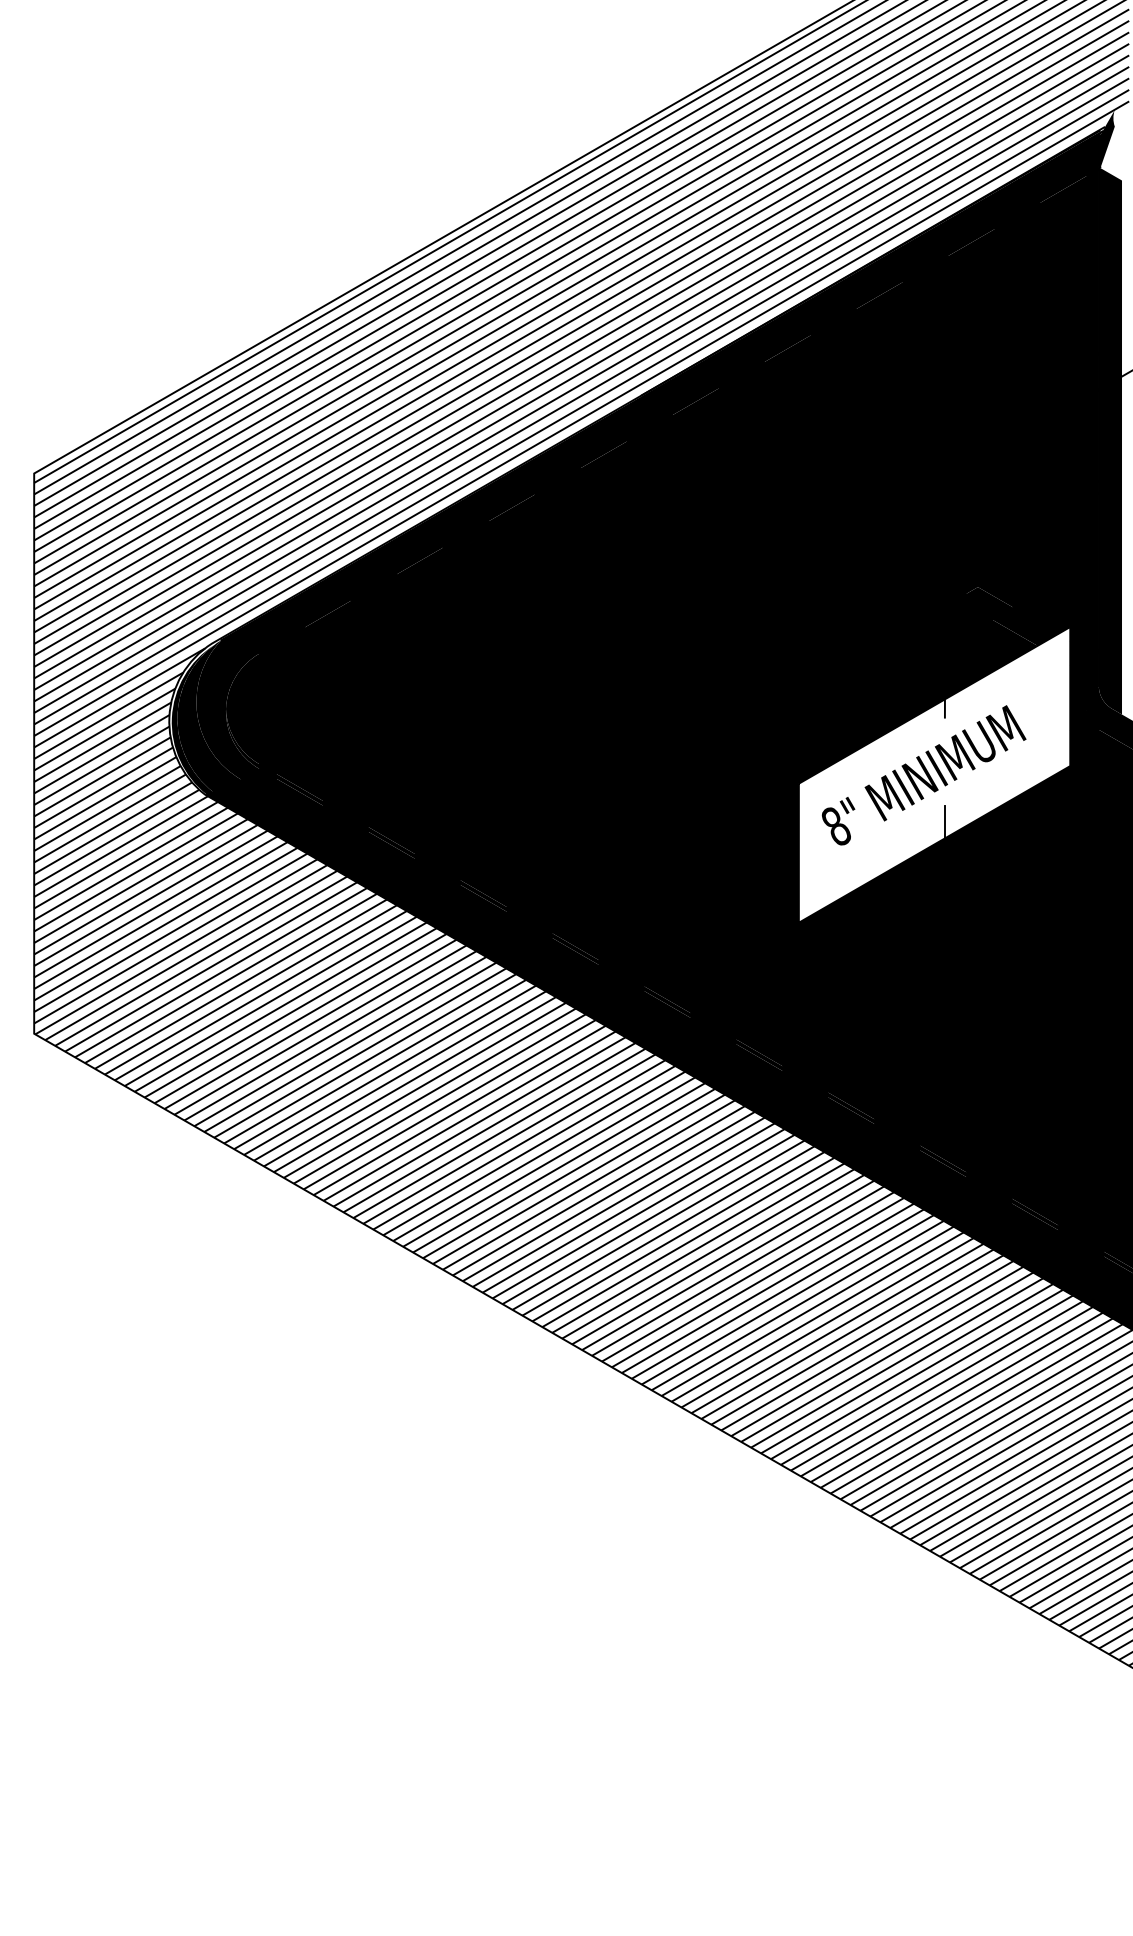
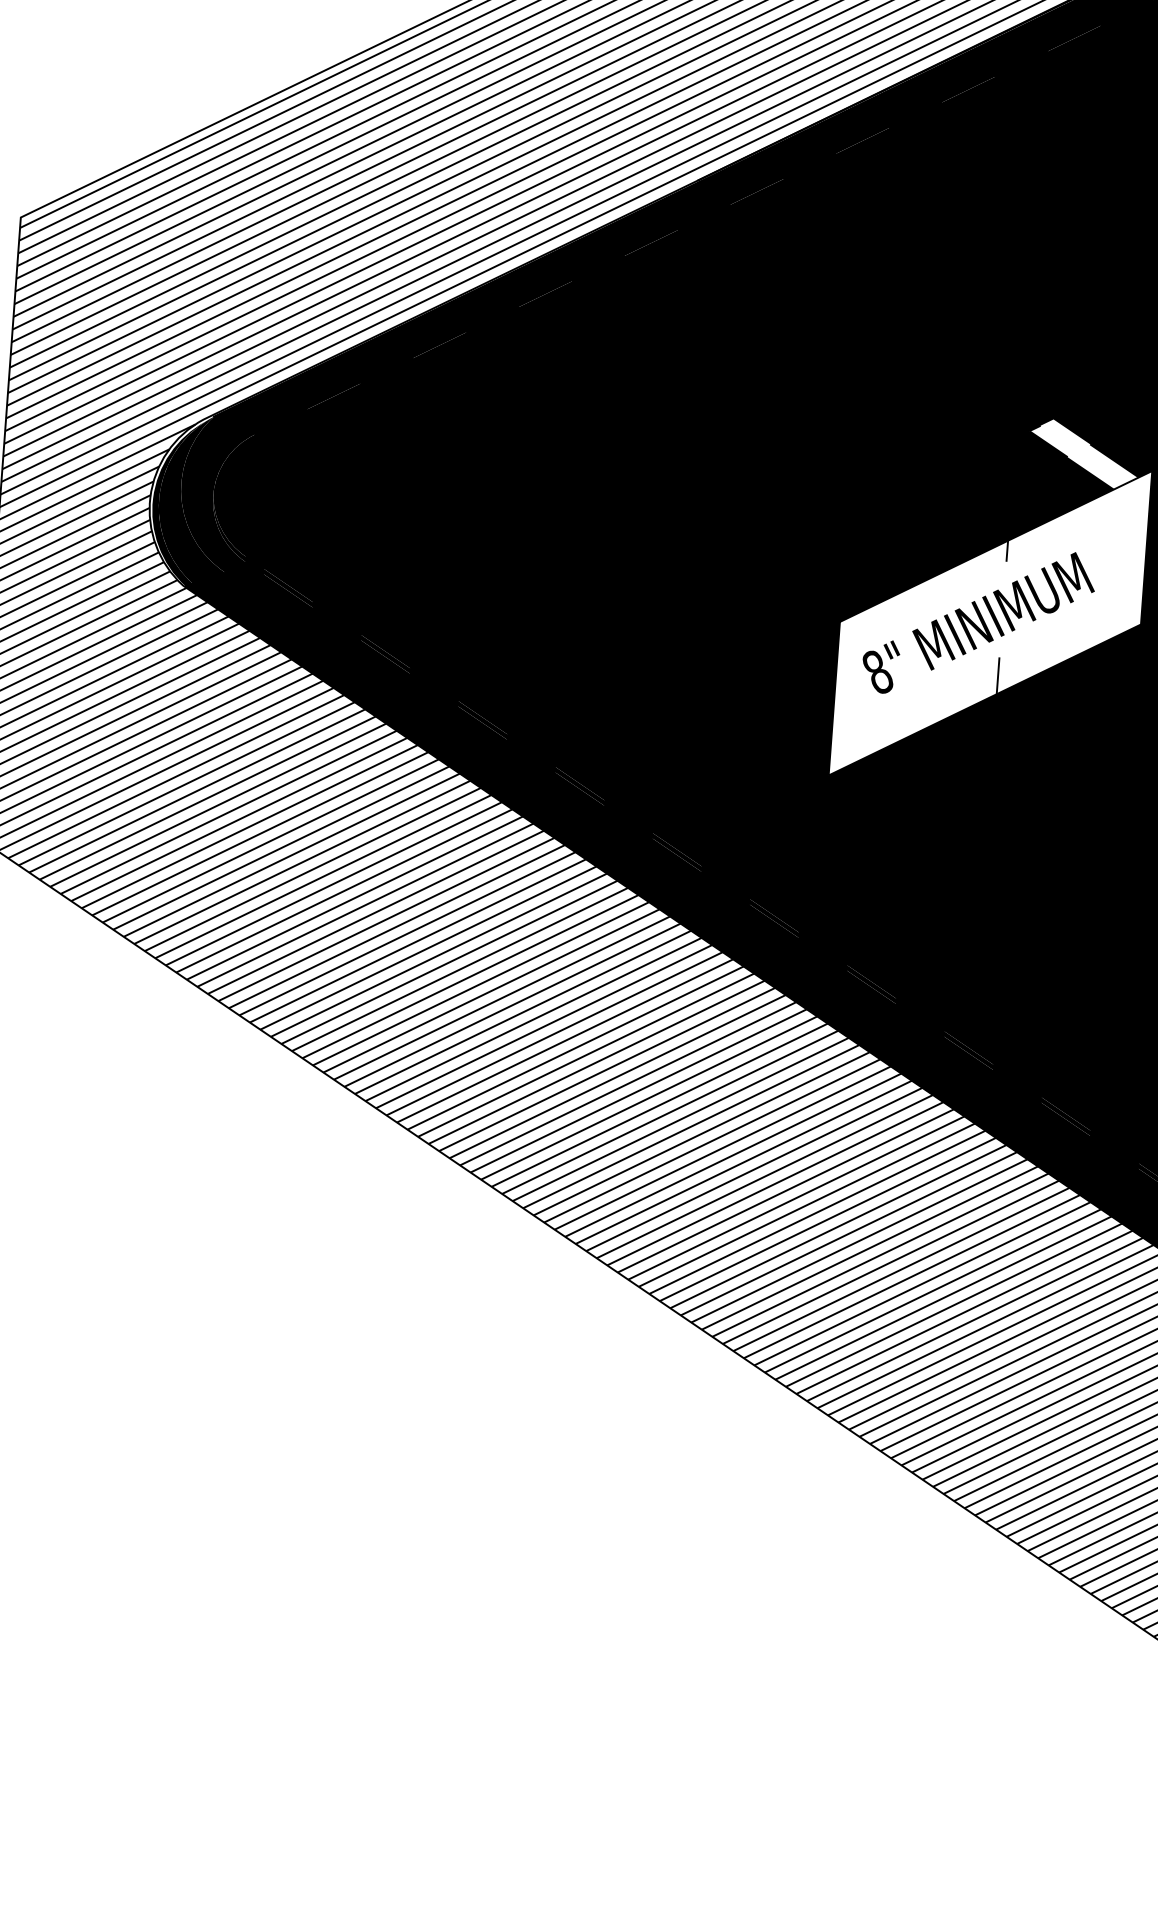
fill: (1007, 616) -> (1083, 454), removed

